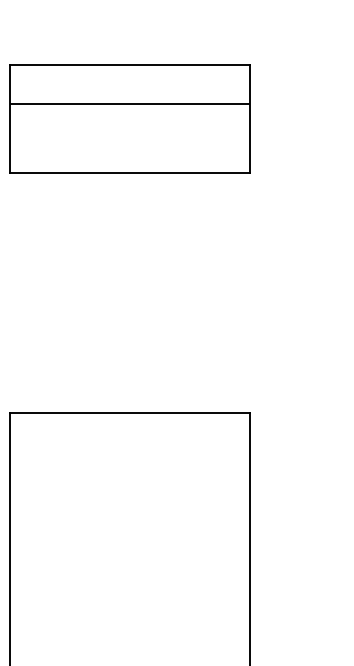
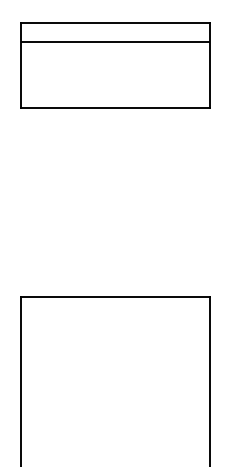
line: (130, 103) -> (116, 41), moved

